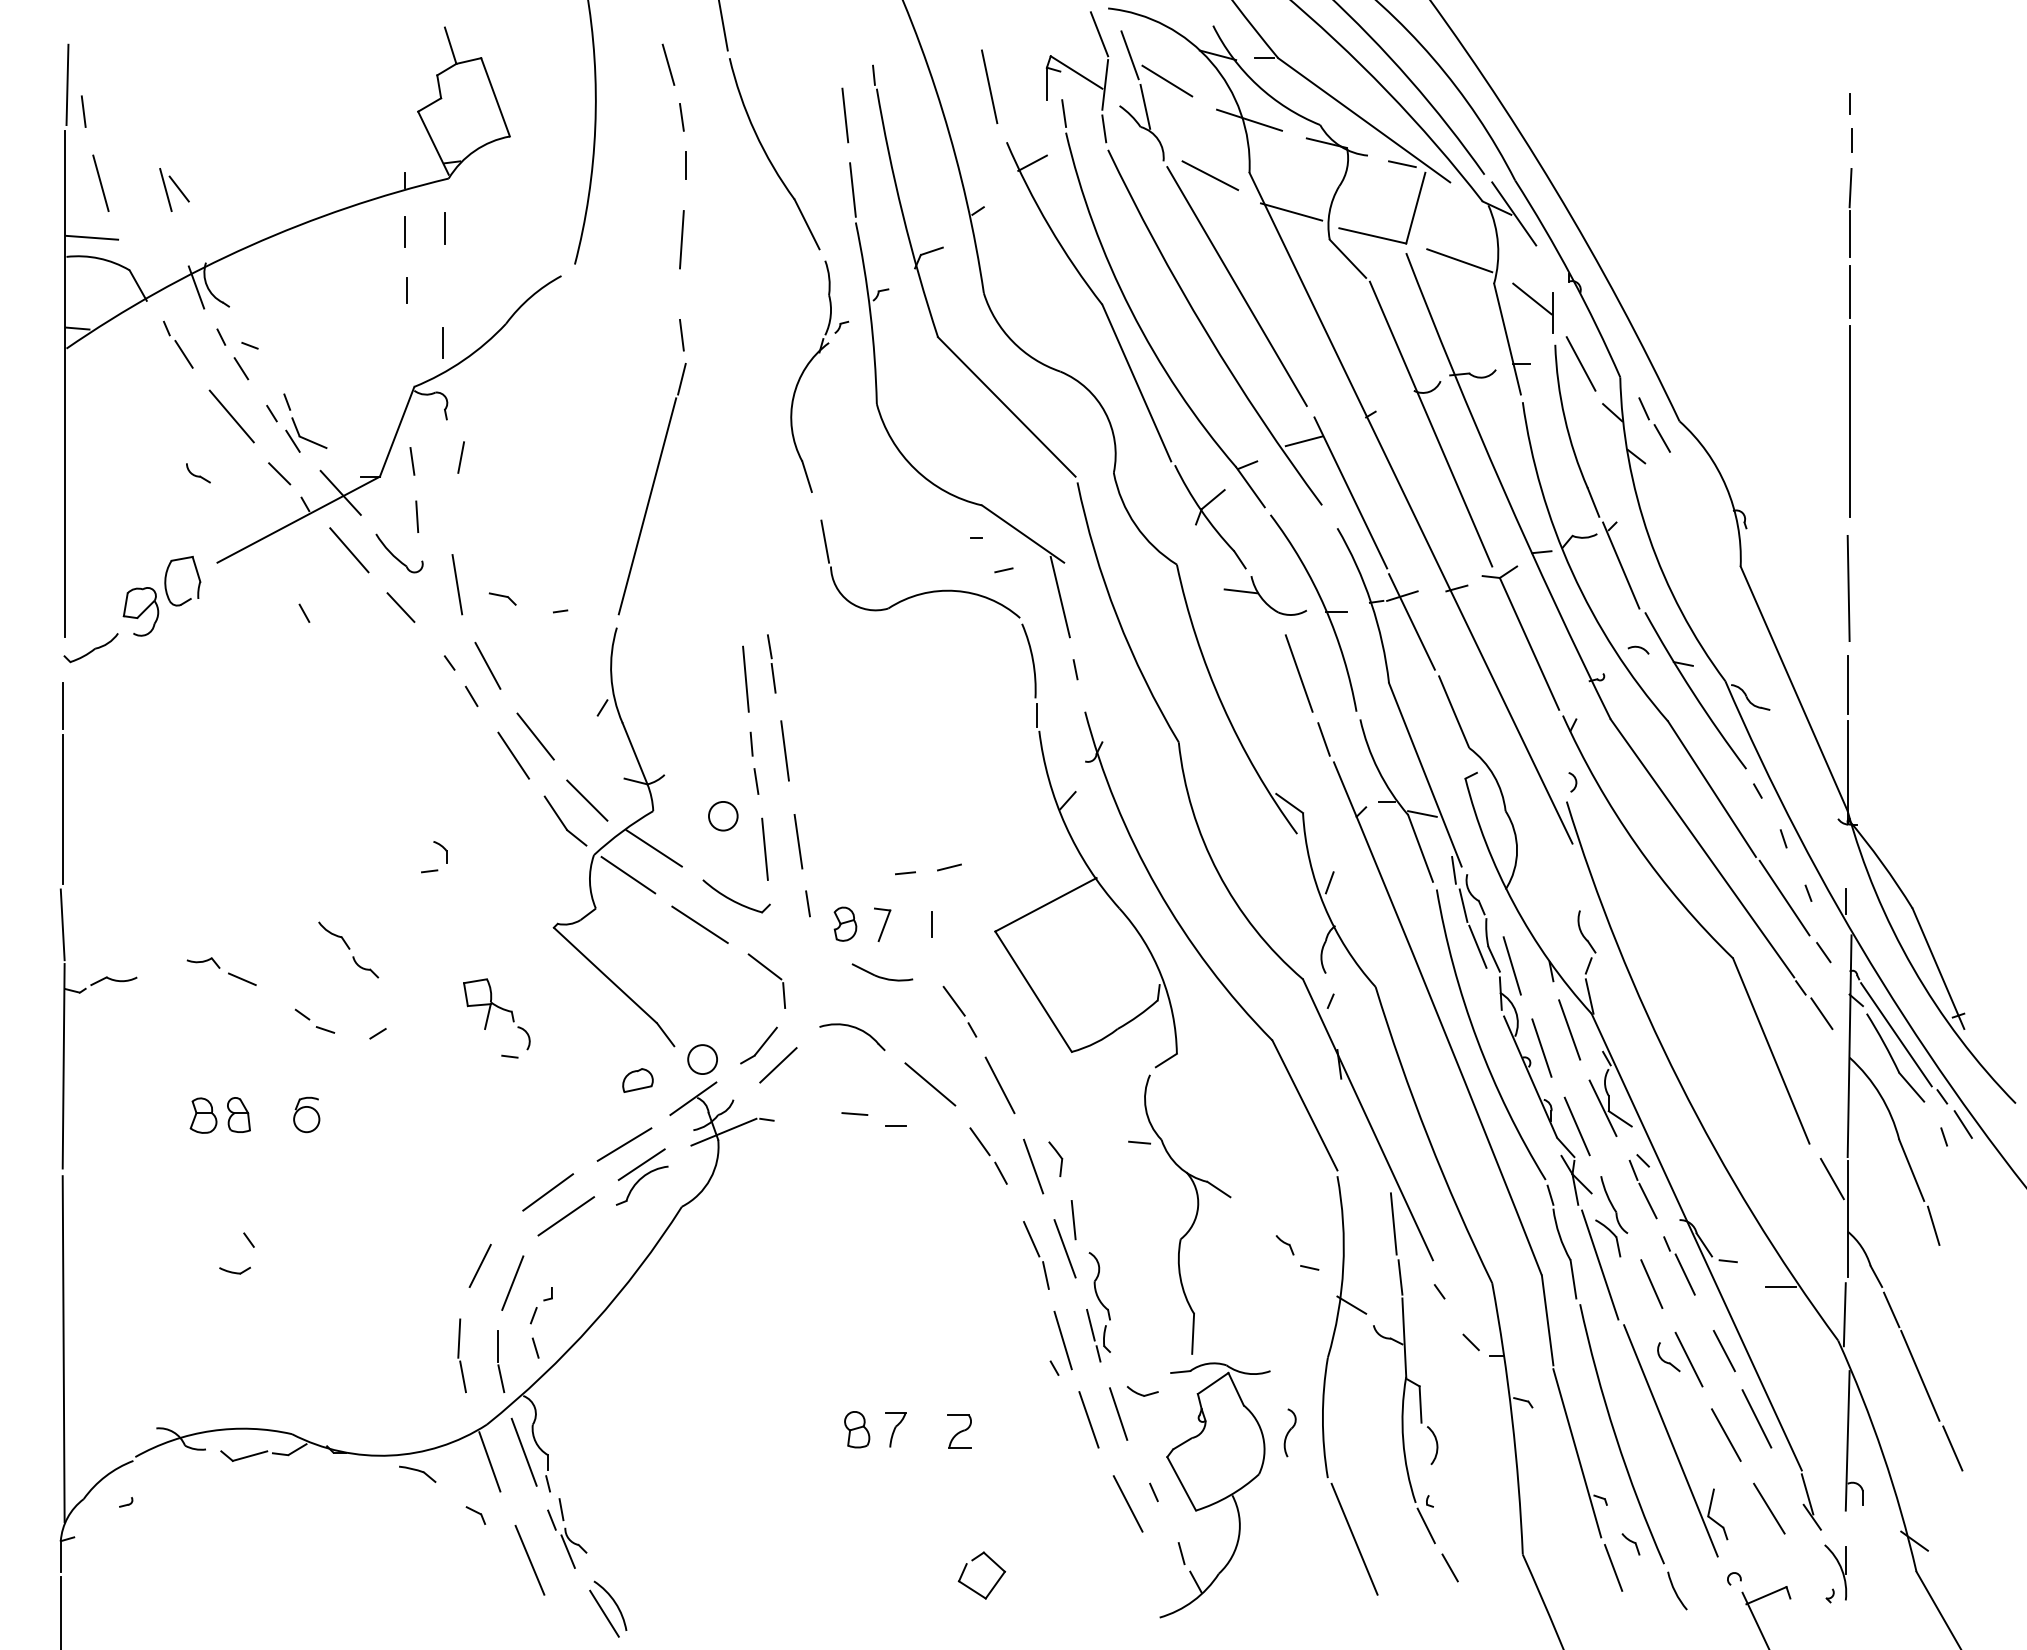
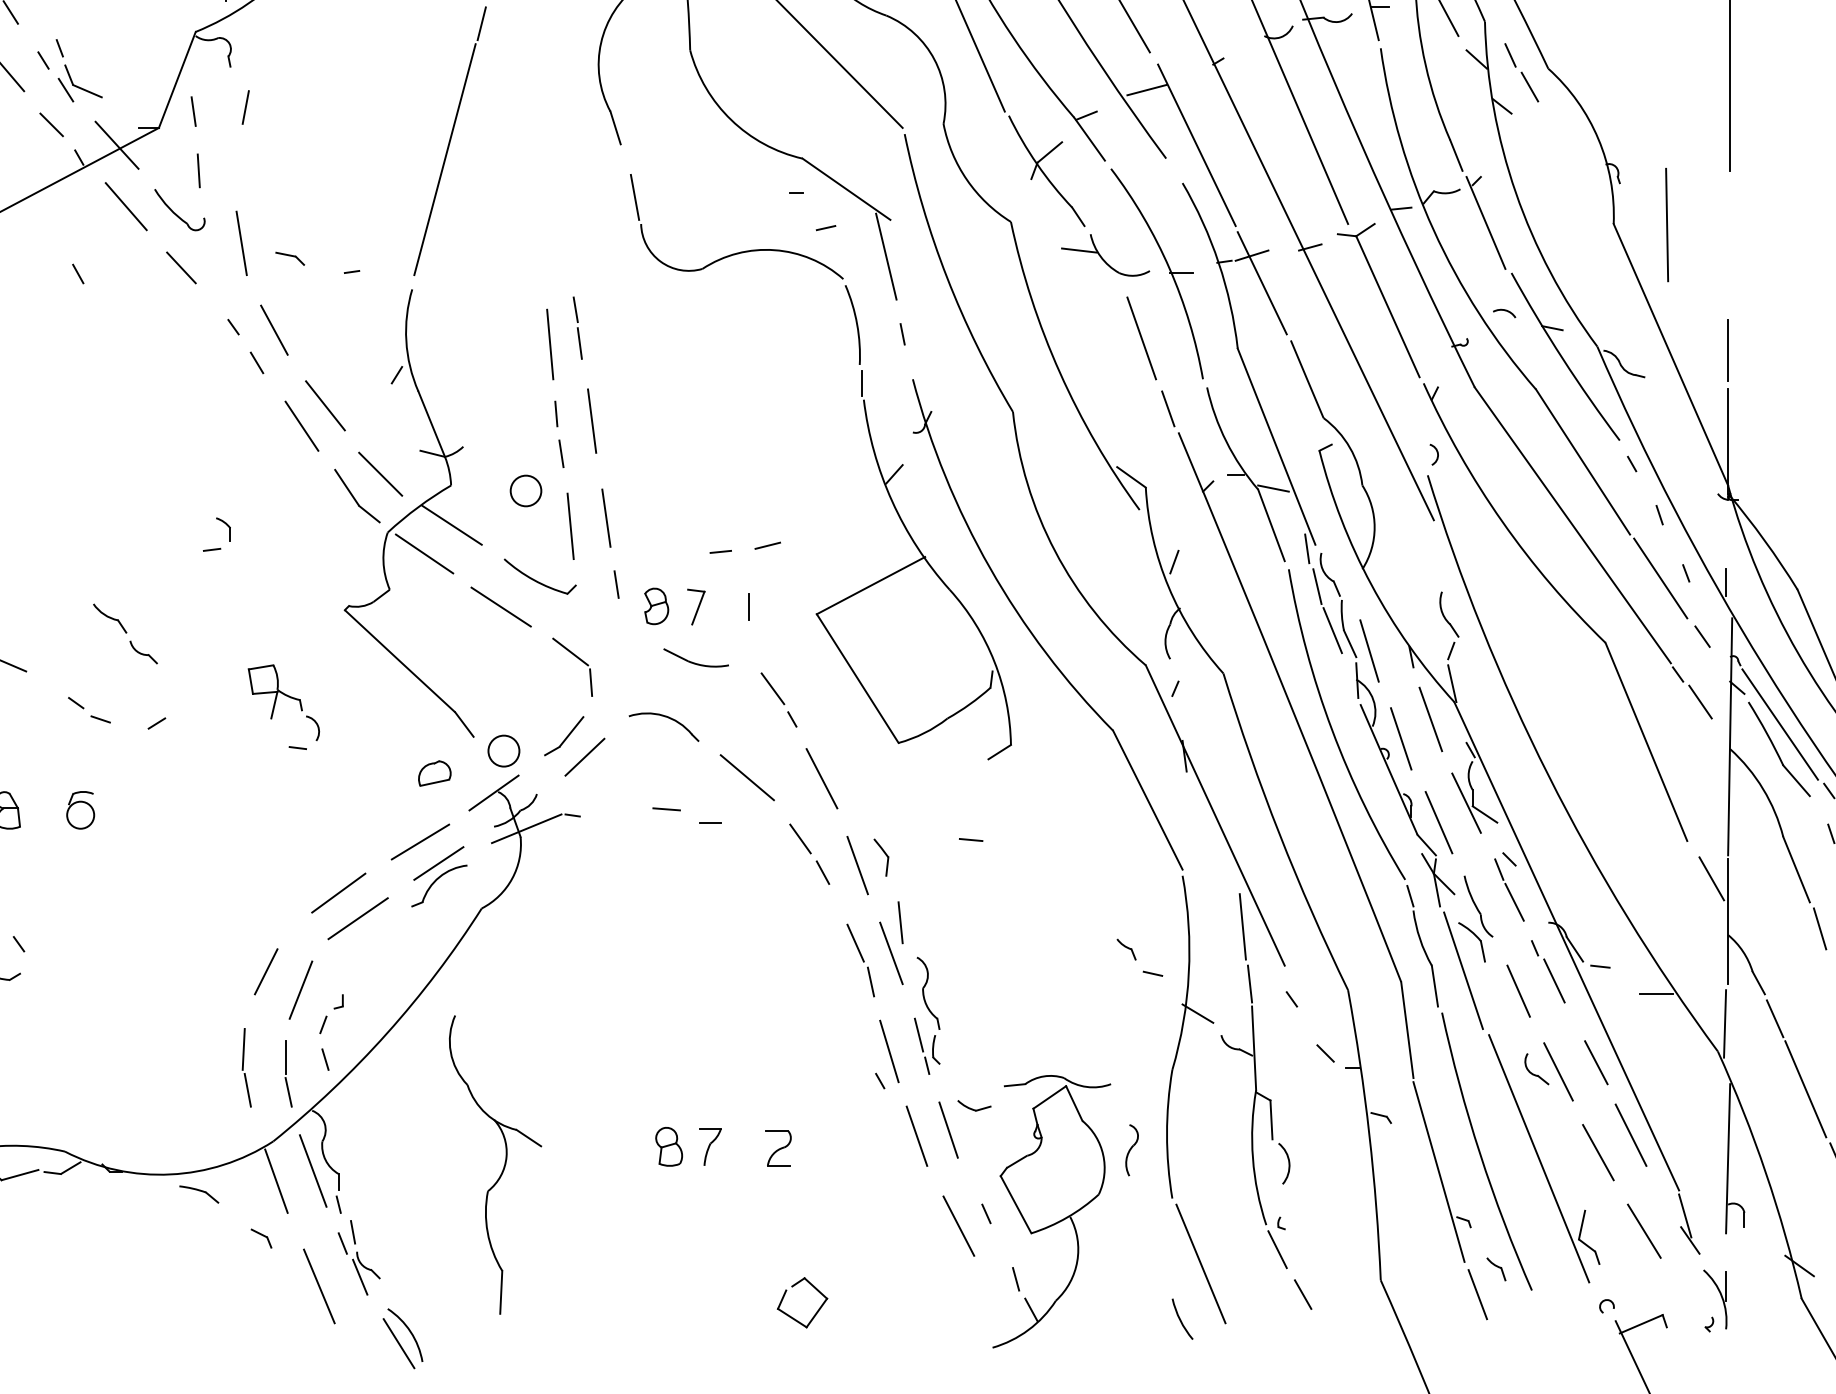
line: (1848, 588) -> (1666, 225), moved
part: (1195, 1214) -> (503, 1164), moved
arc: (1676, 1591) -> (1181, 1319), moved

